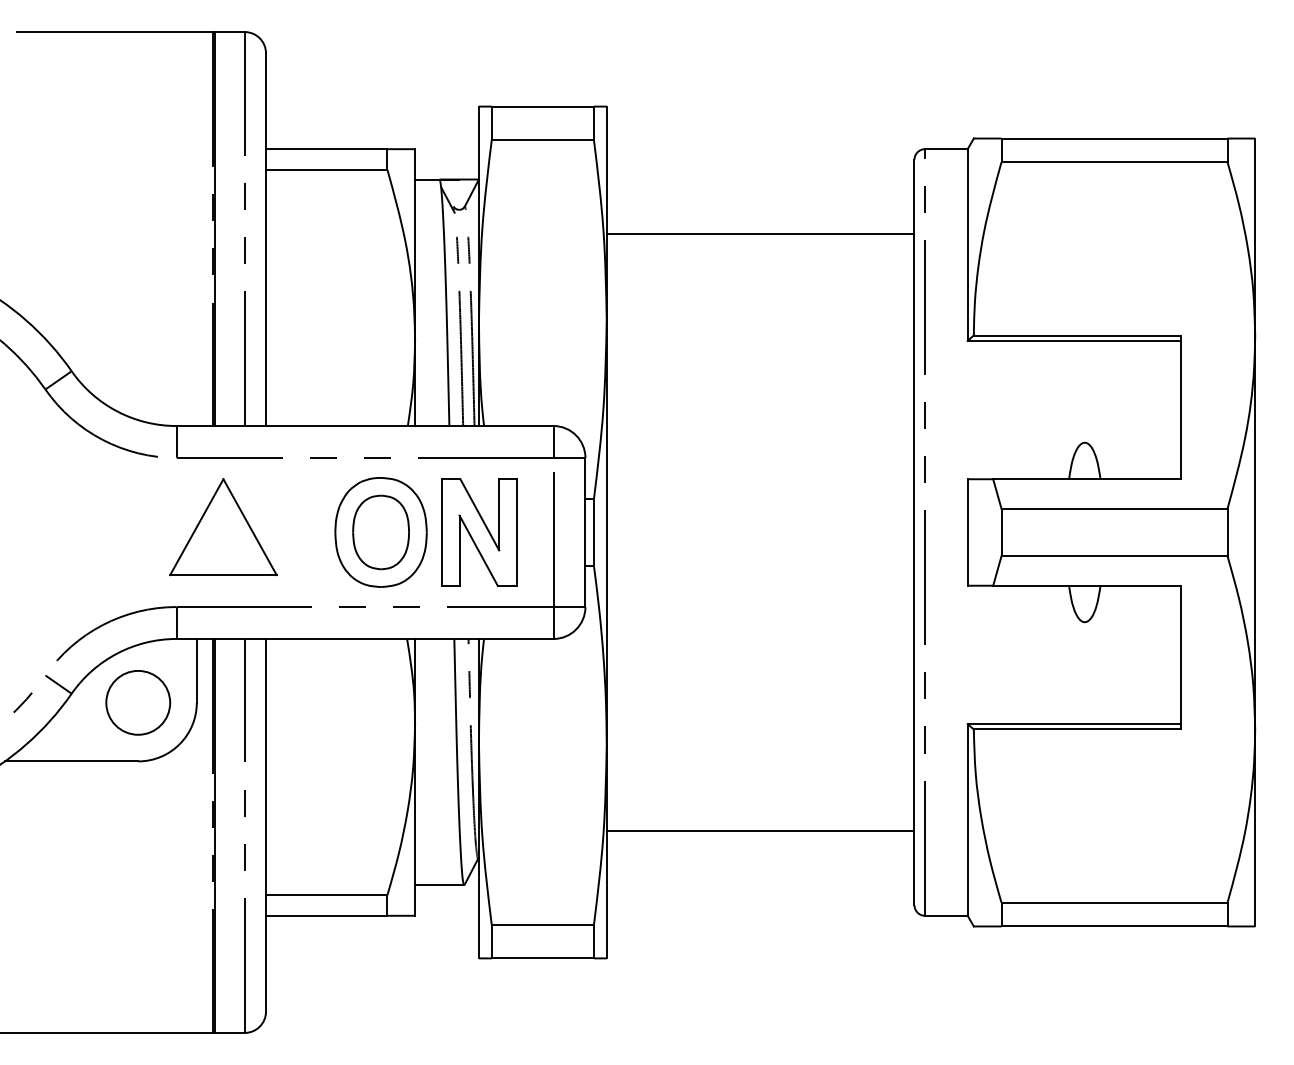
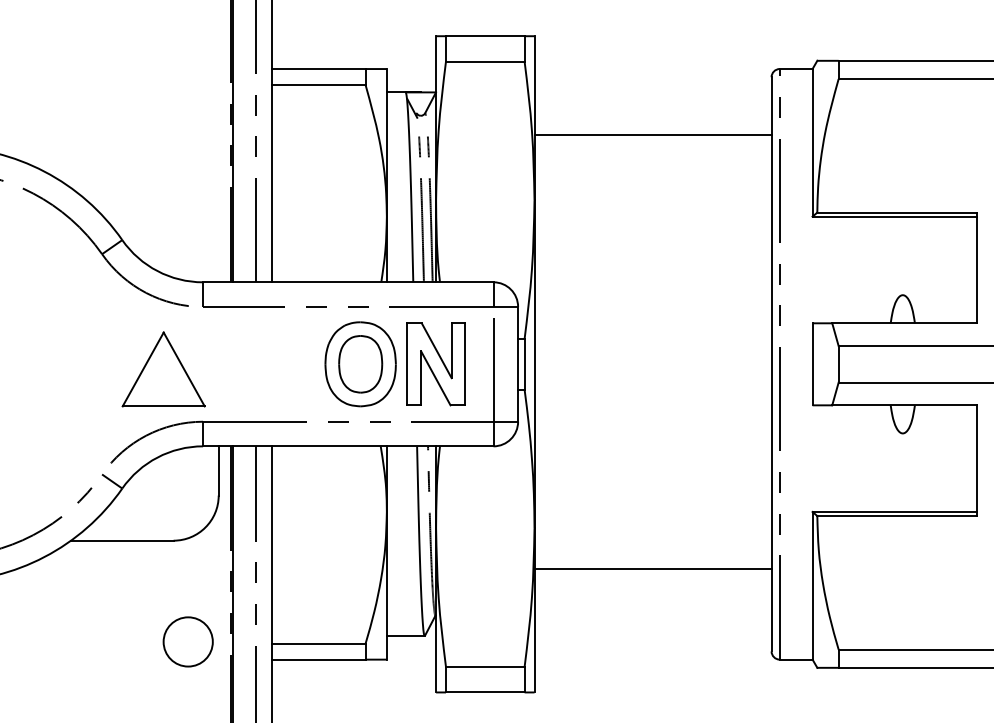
part: (223, 527) -> (163, 369), moved
circle: (138, 702) -> (188, 641), moved
line: (760, 830) -> (652, 568), moved

